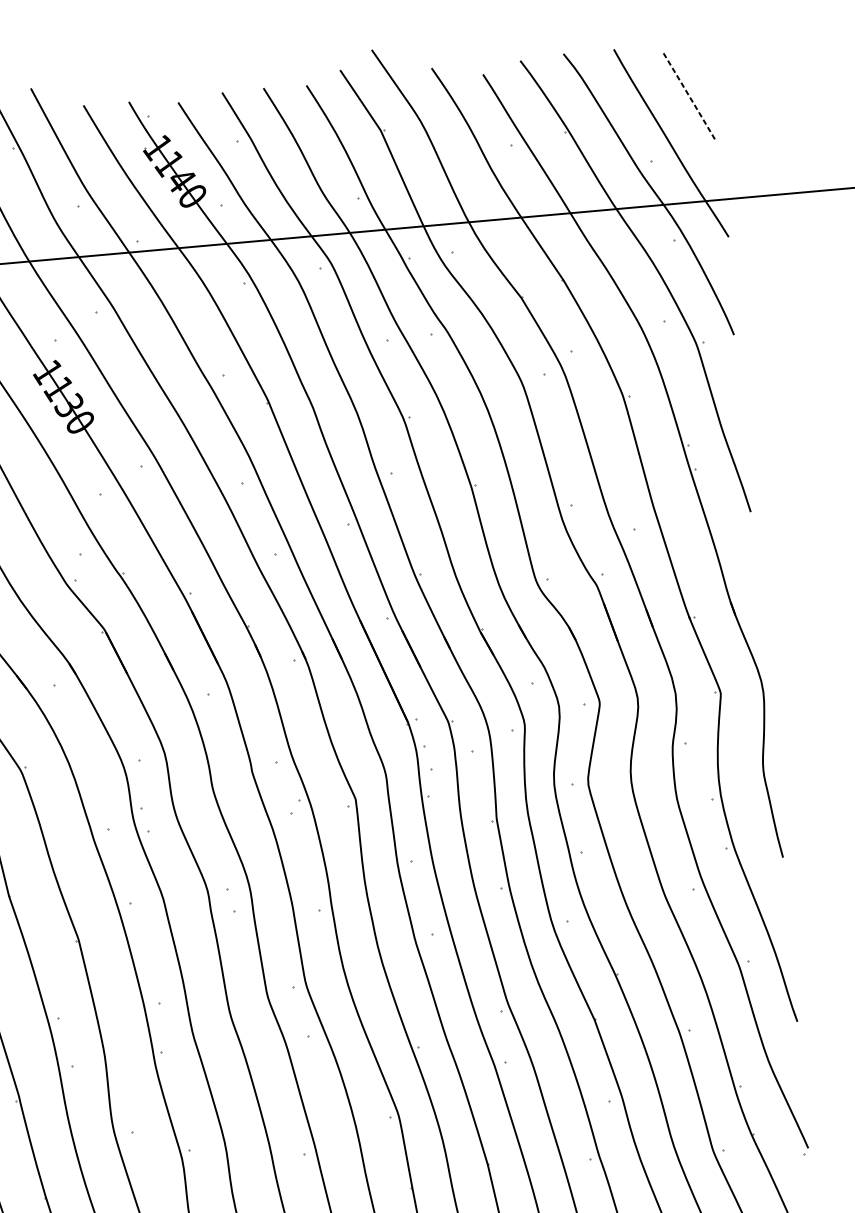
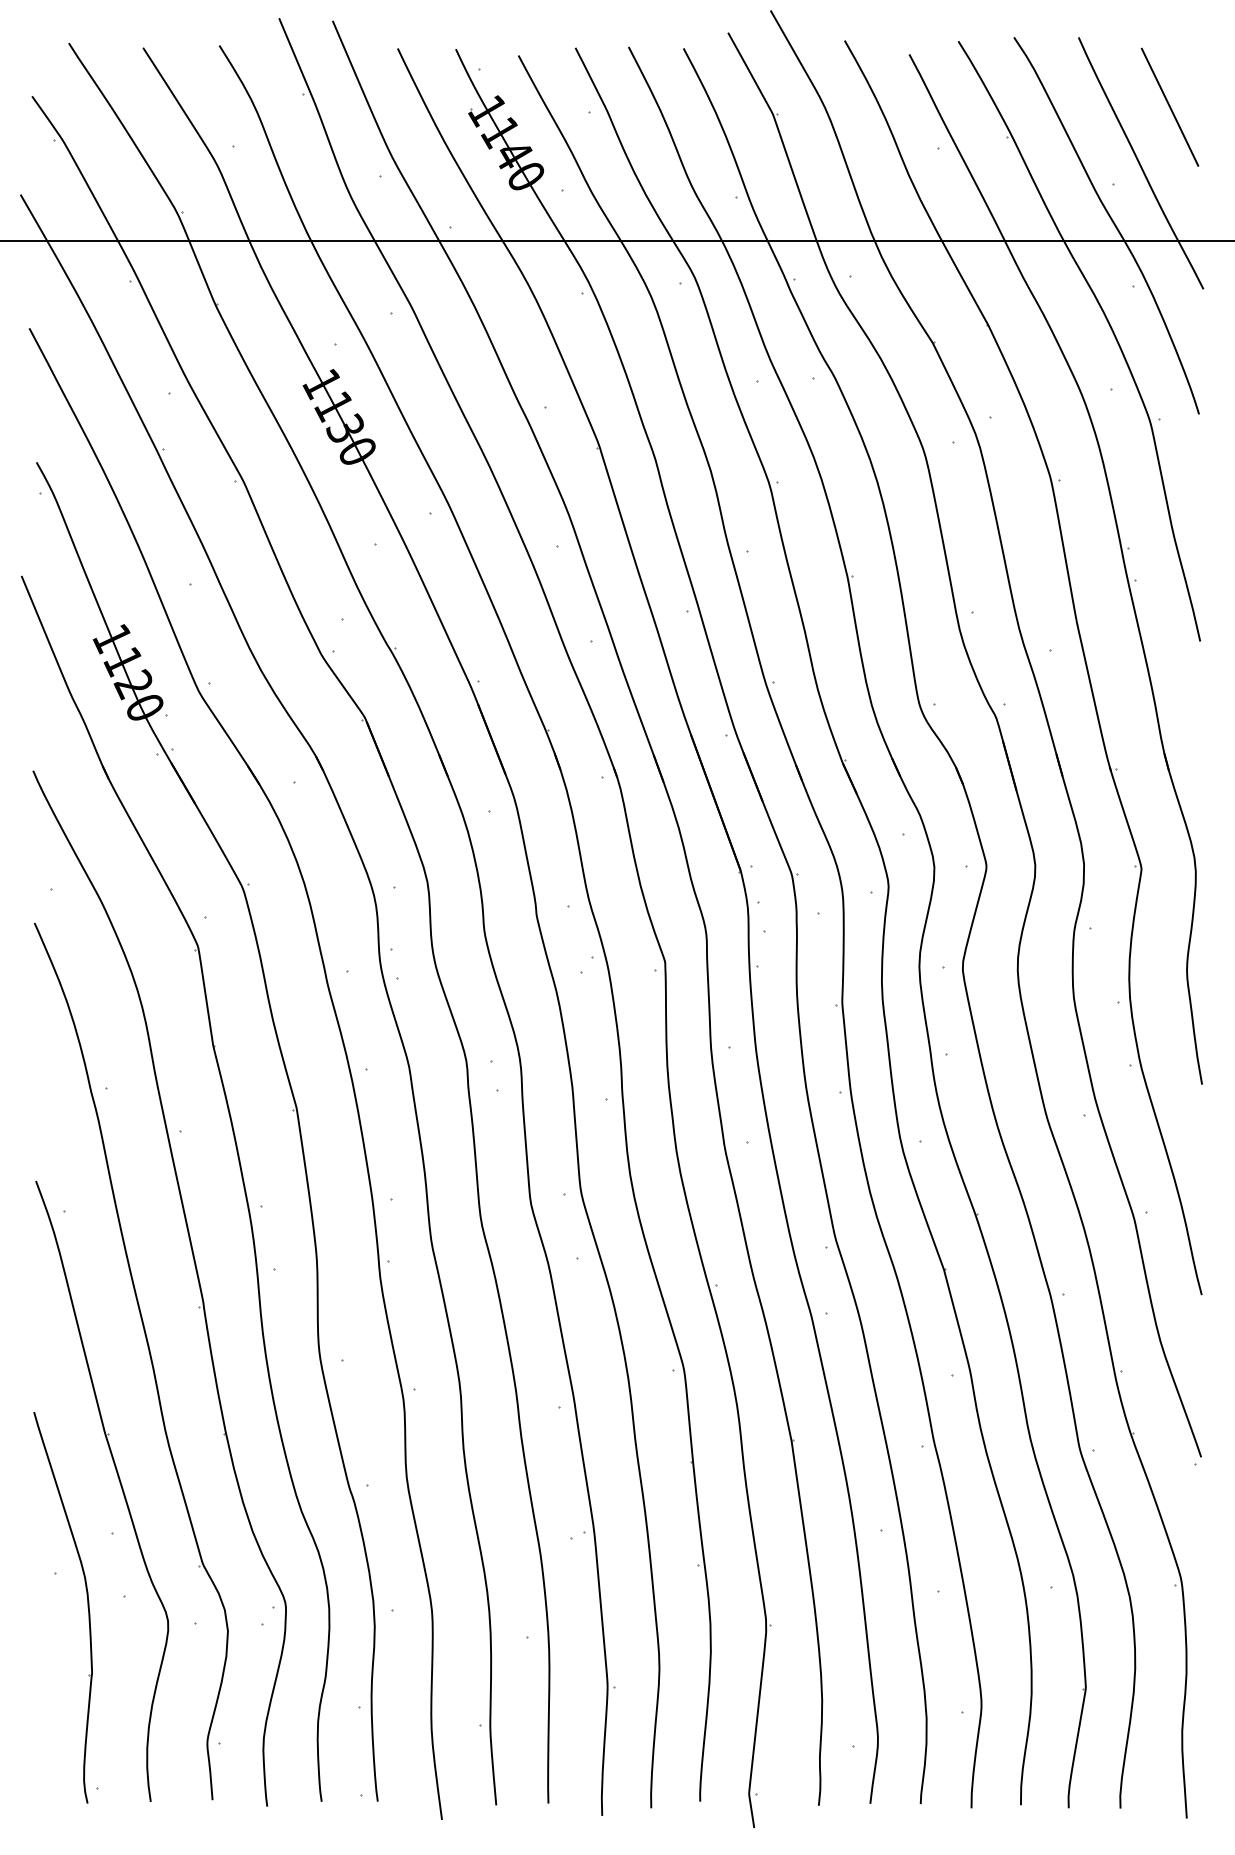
line: (690, 98) -> (1170, 108), dashed -> solid

